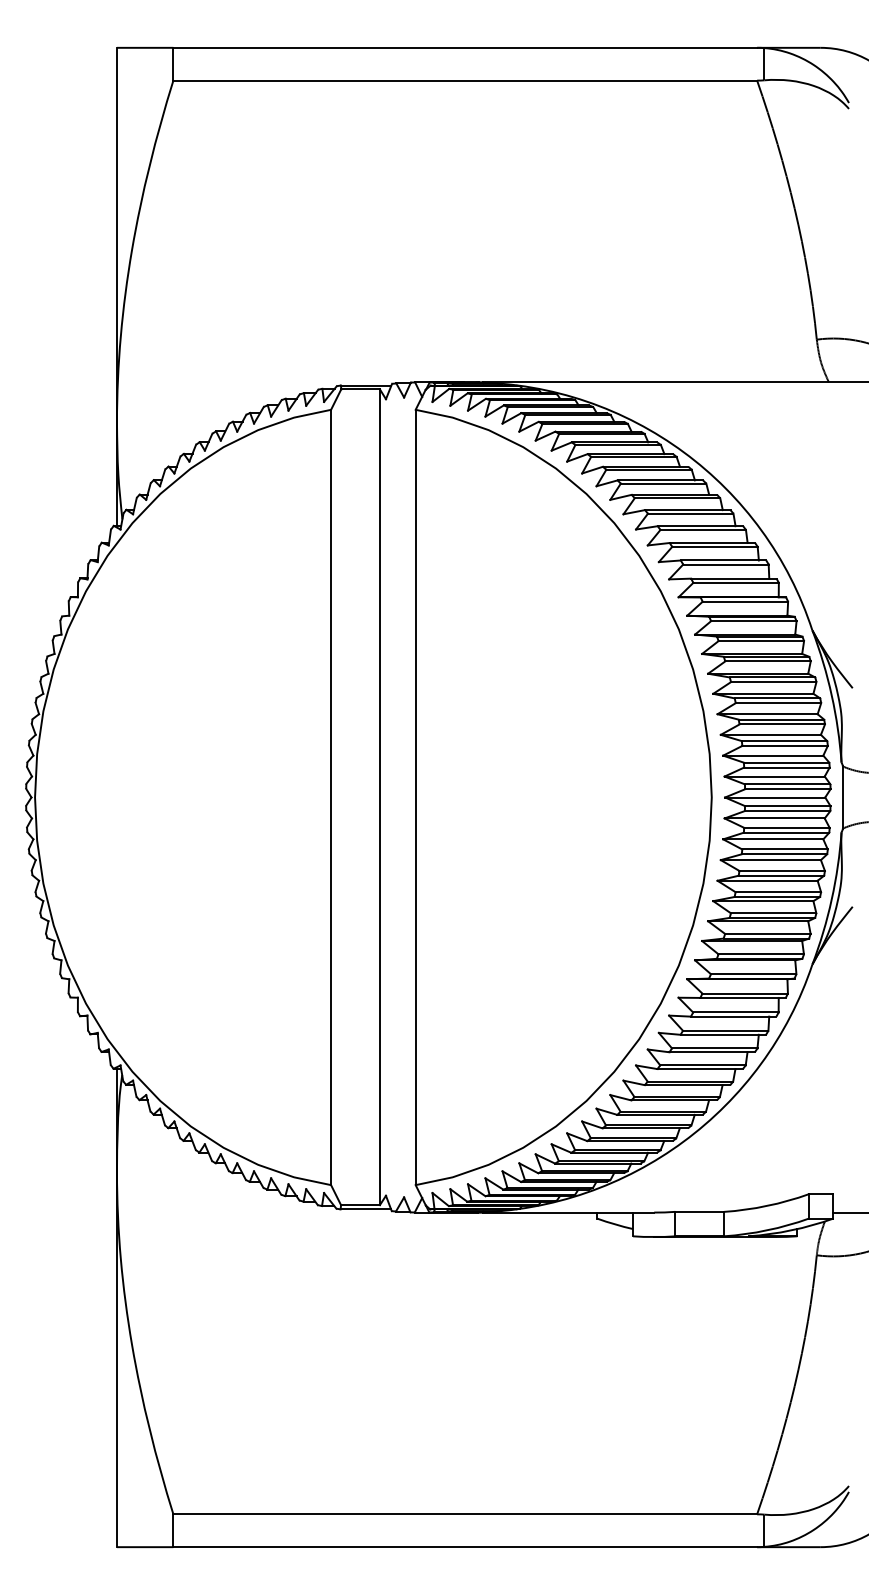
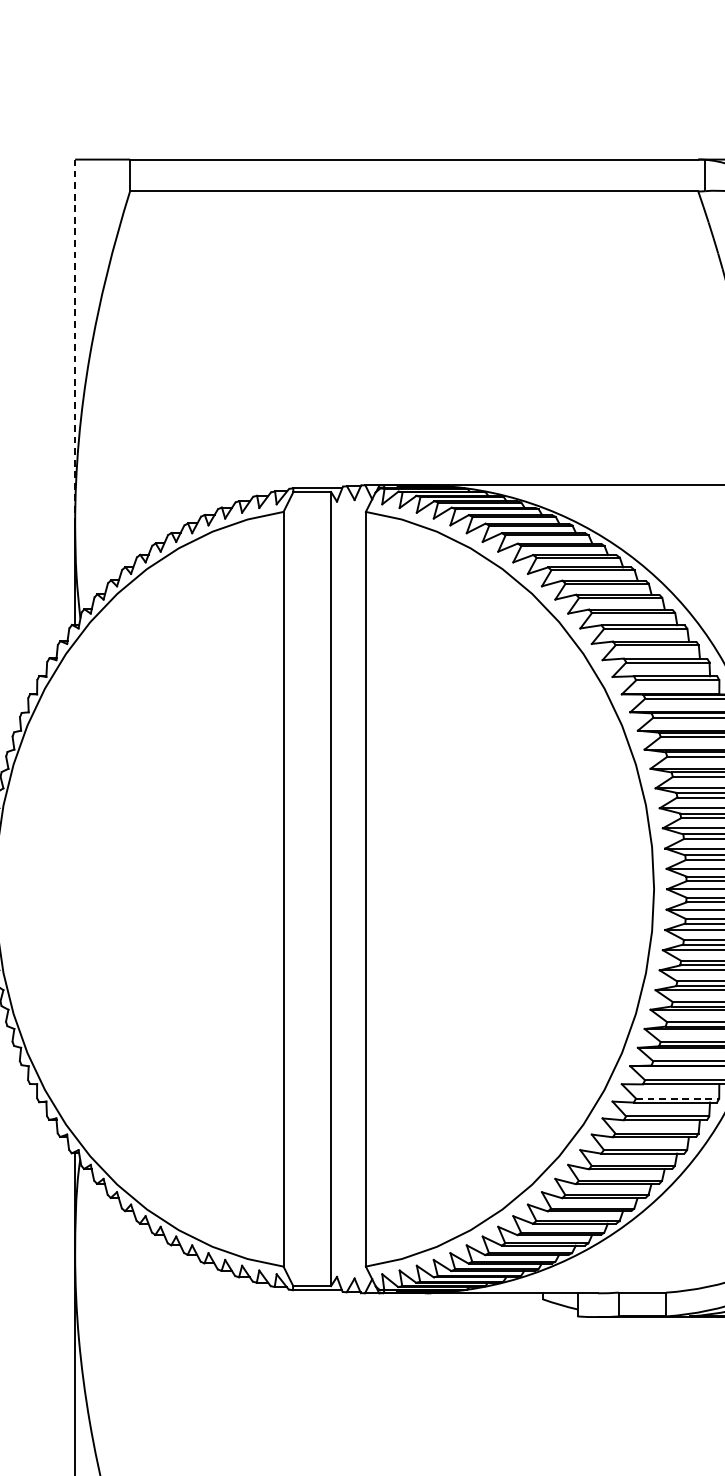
line: (116, 234) -> (74, 341), solid -> dashed
line: (735, 1012) -> (677, 1098), solid -> dashed

